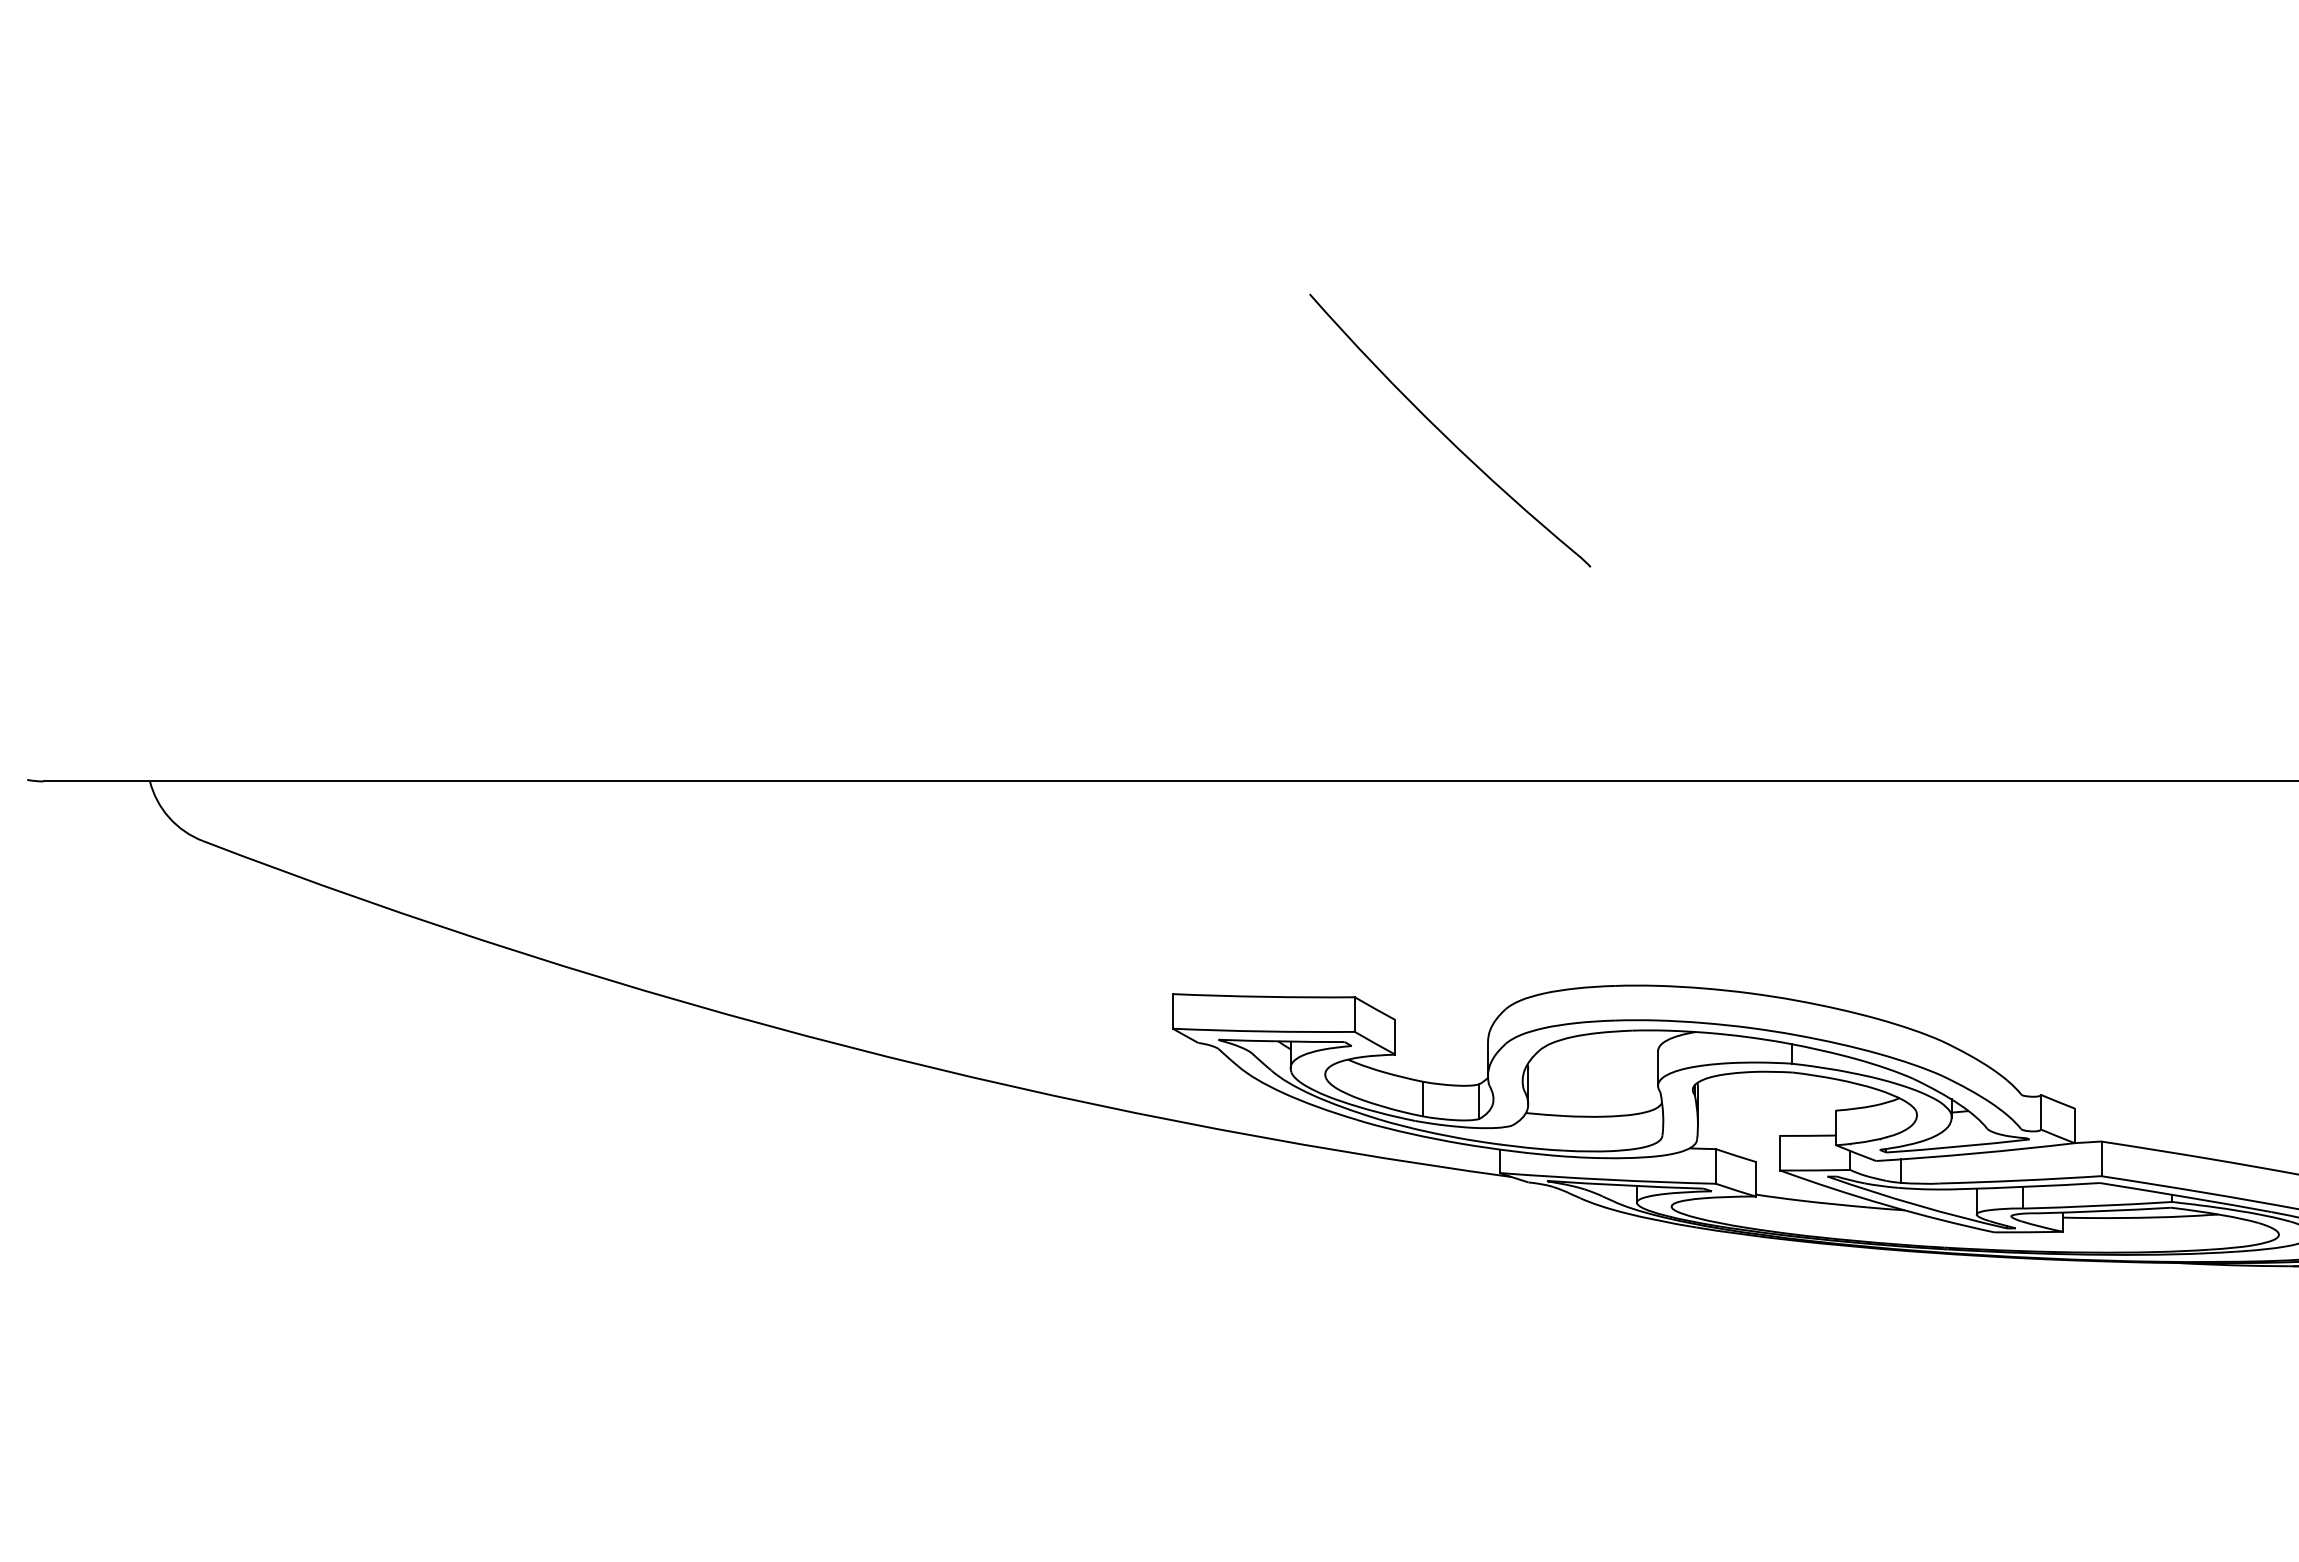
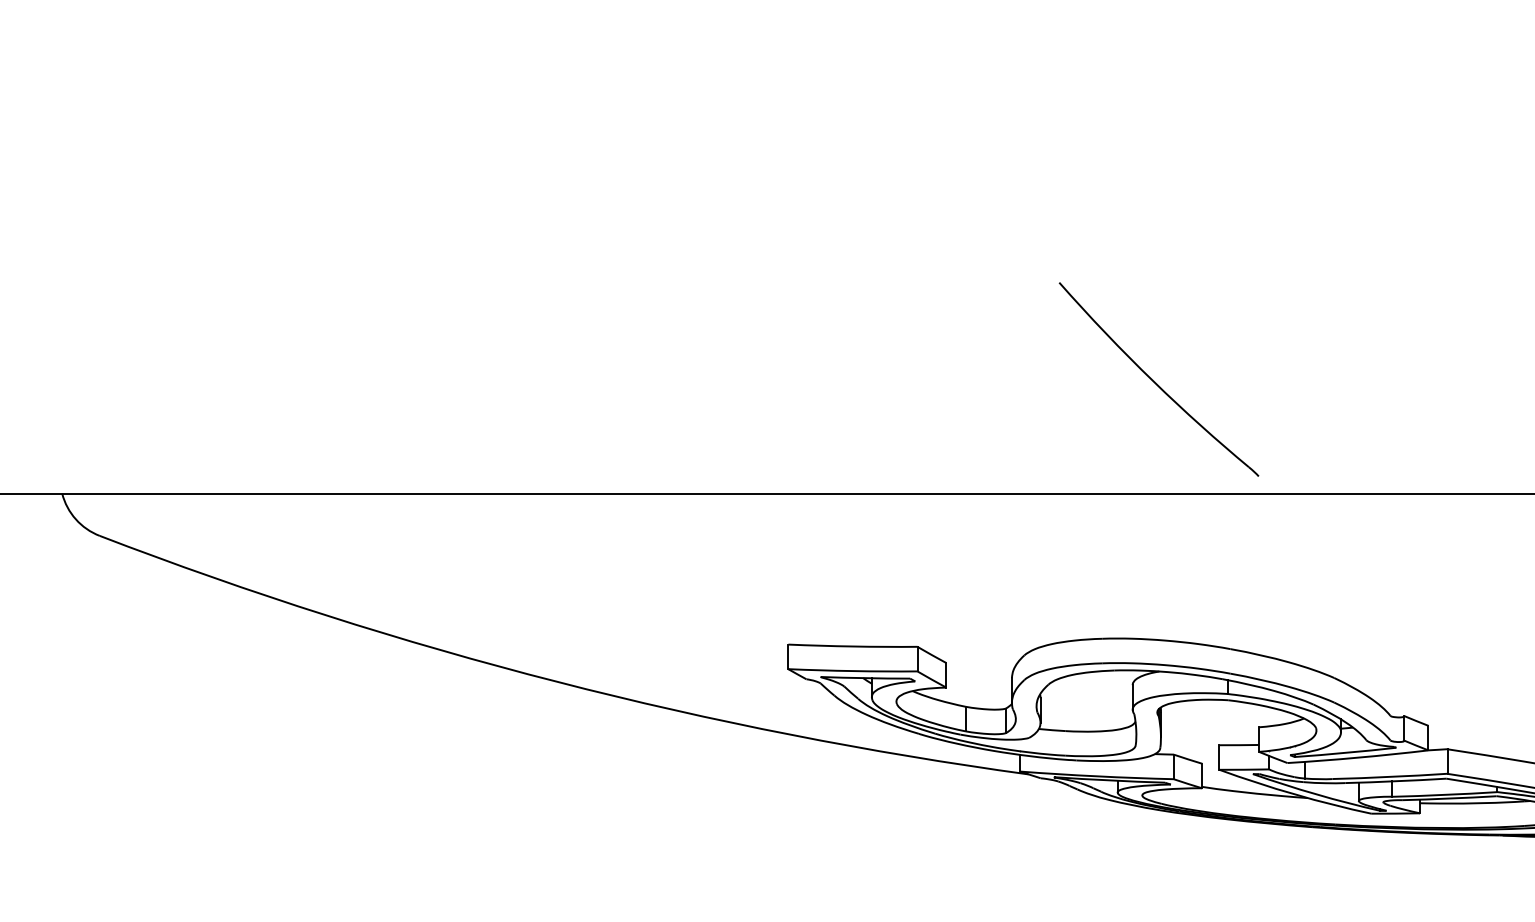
part: (1445, 434) -> (1155, 382), moved

